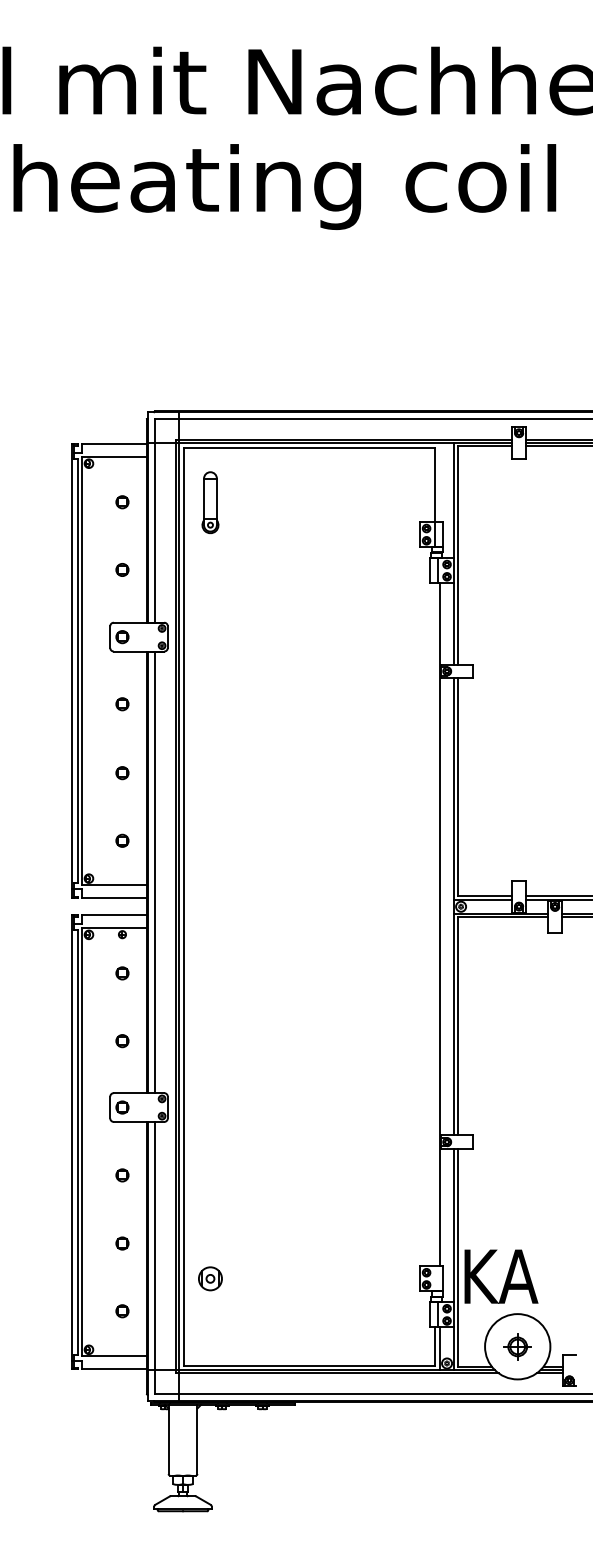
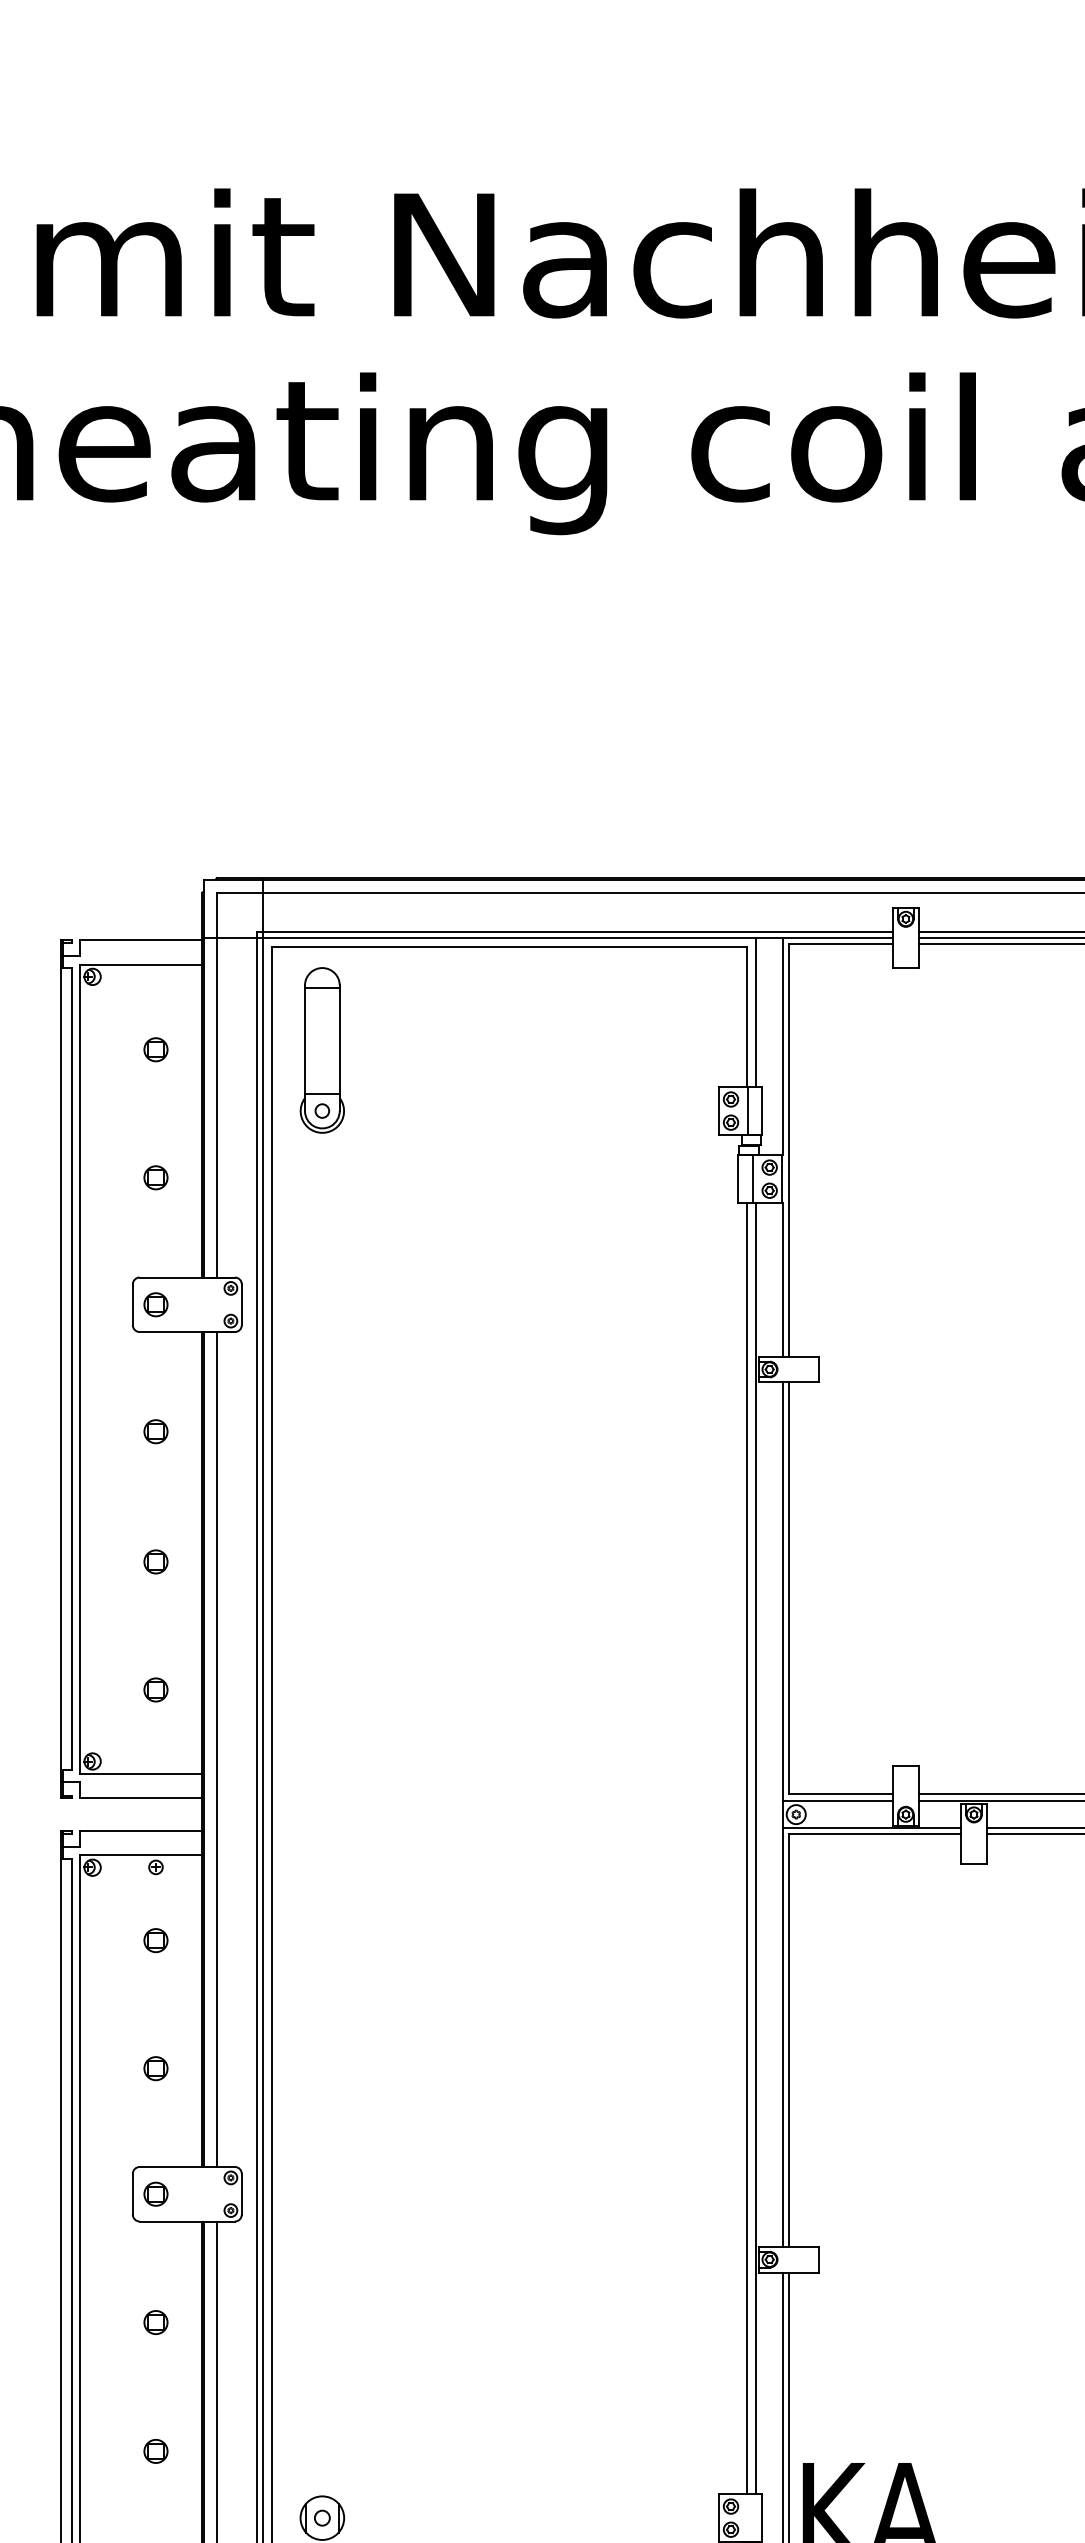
line: (439, 482) -> (755, 1012), added
part: (210, 502) -> (322, 1050), size x1.43
line: (435, 924) -> (747, 1848), added

